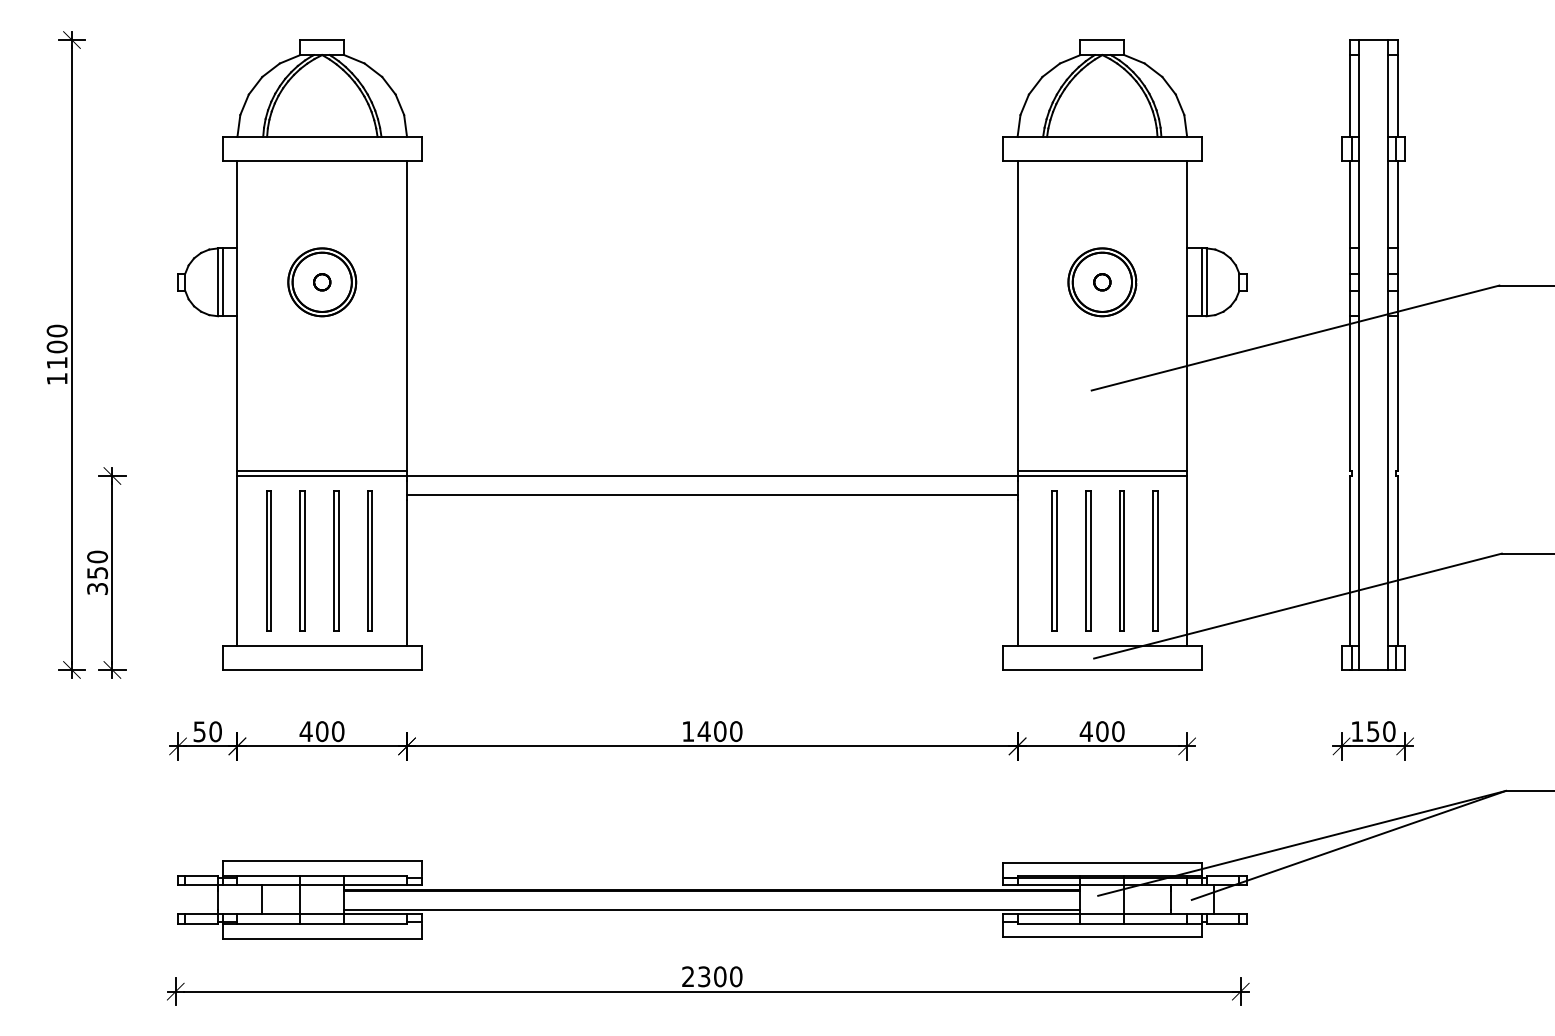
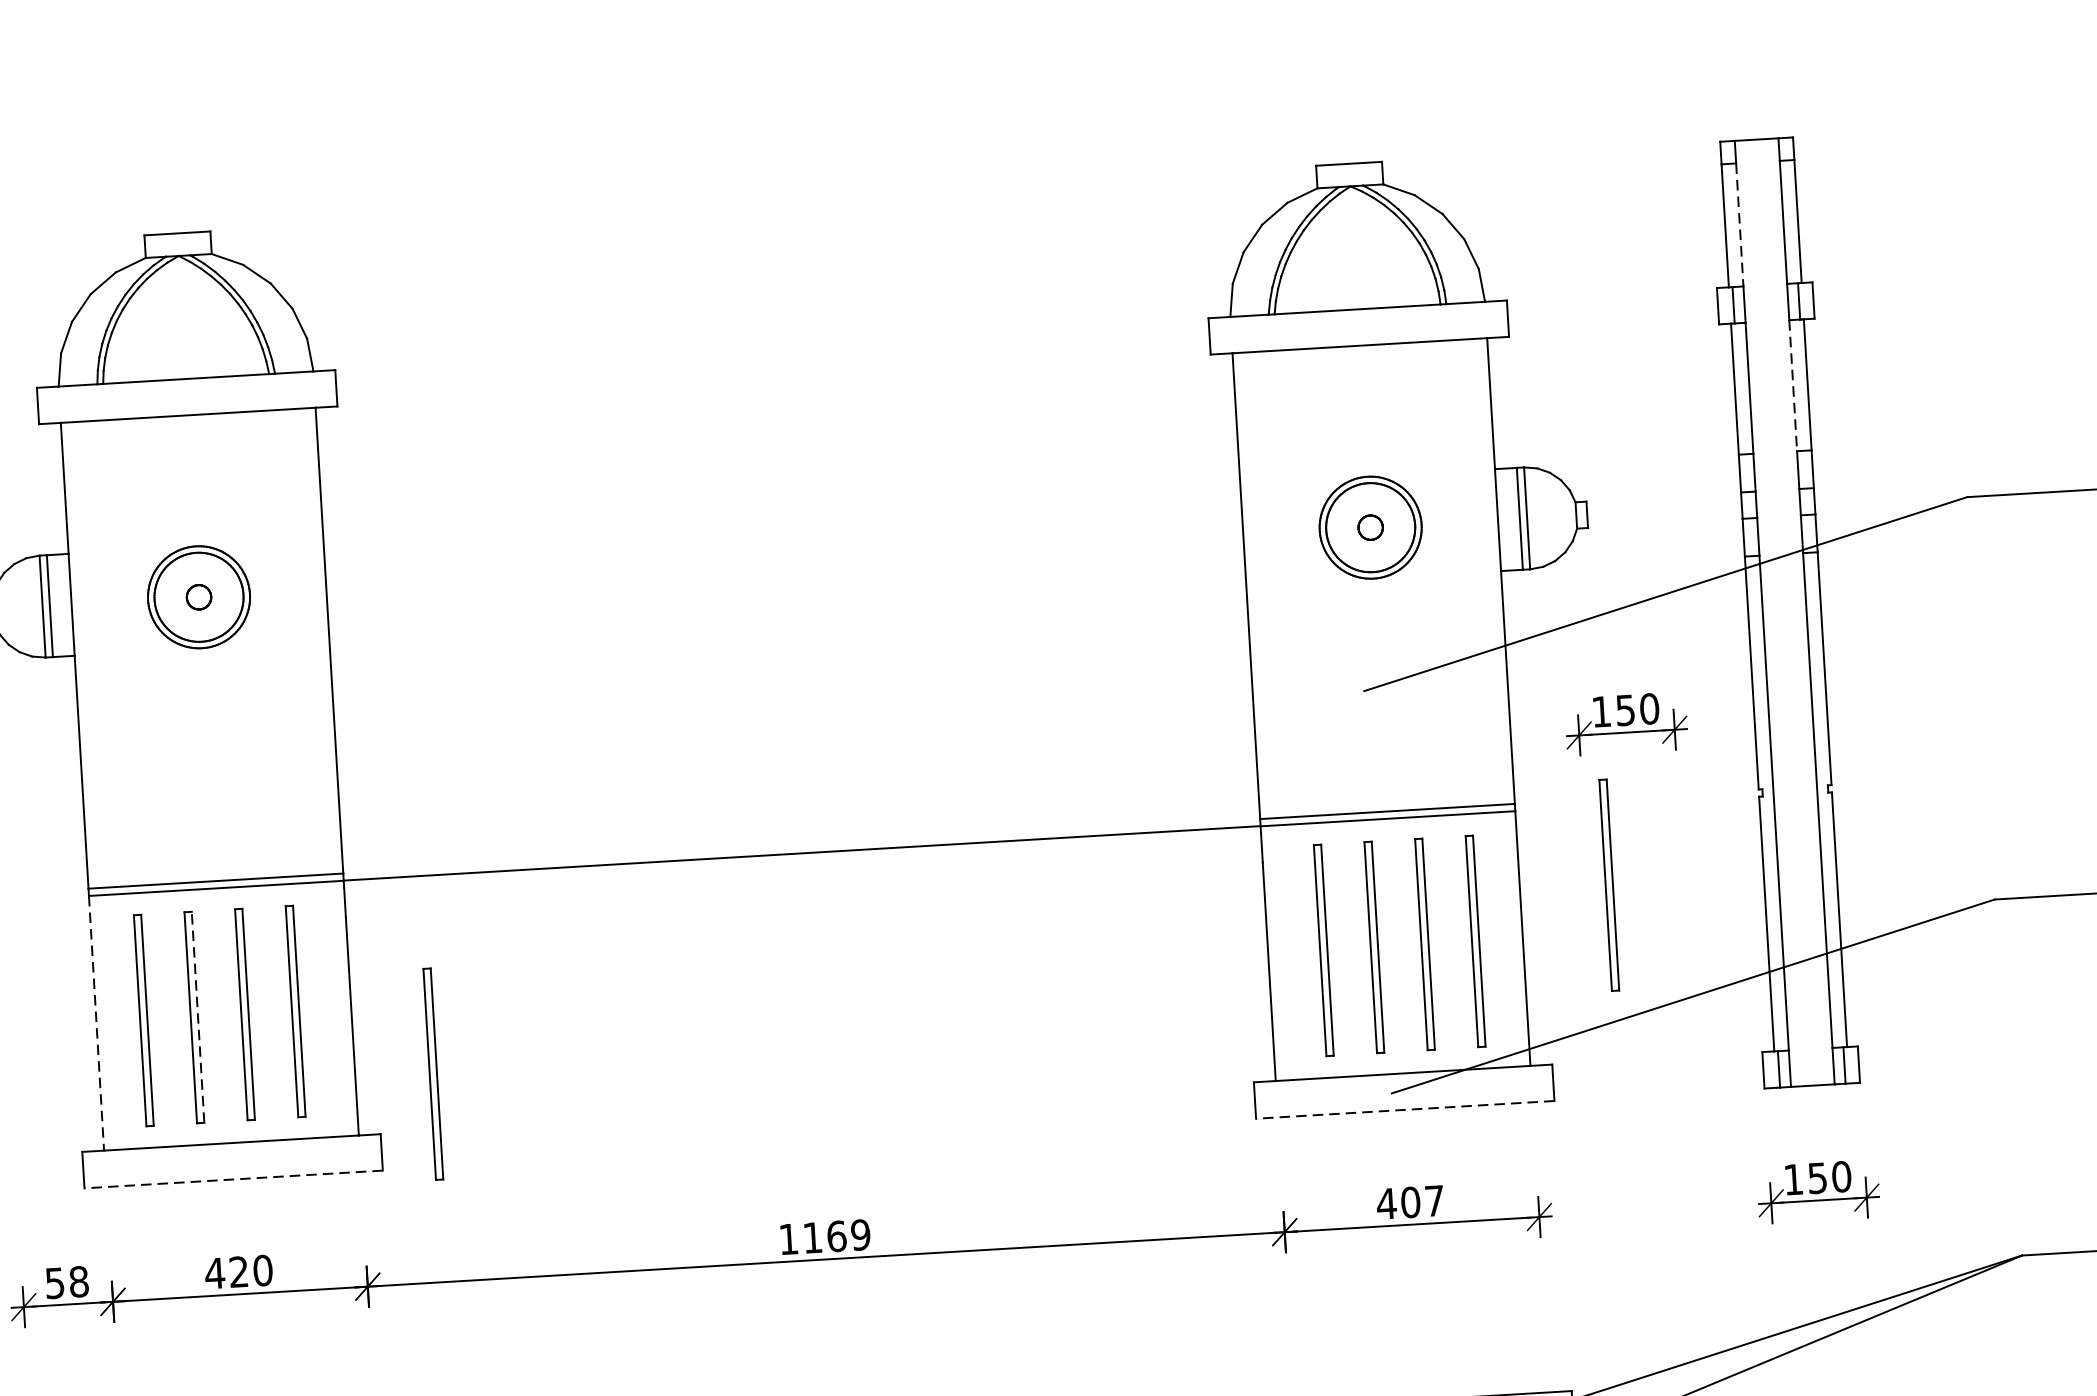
line: (1359, 96) -> (1740, 225), solid -> dashed
line: (1388, 204) -> (1793, 385), solid -> dashed
part: (1263, 422) -> (1625, 723), added
line: (712, 495) -> (804, 882), removed
part: (1246, 528) -> (1609, 884), added
line: (237, 560) -> (96, 1022), solid -> dashed
line: (305, 560) -> (198, 1016), solid -> dashed
part: (458, 607) -> (432, 1073), added
line: (321, 669) -> (232, 1178), solid -> dashed
line: (1101, 669) -> (1403, 1109), solid -> dashed
text: (215, 731) -> (78, 1281), 50 -> 58
text: (322, 731) -> (239, 1271), 400 -> 420
text: (719, 731) -> (835, 1236), 1400 -> 1169
text: (1118, 731) -> (1434, 1200), 400 -> 407

